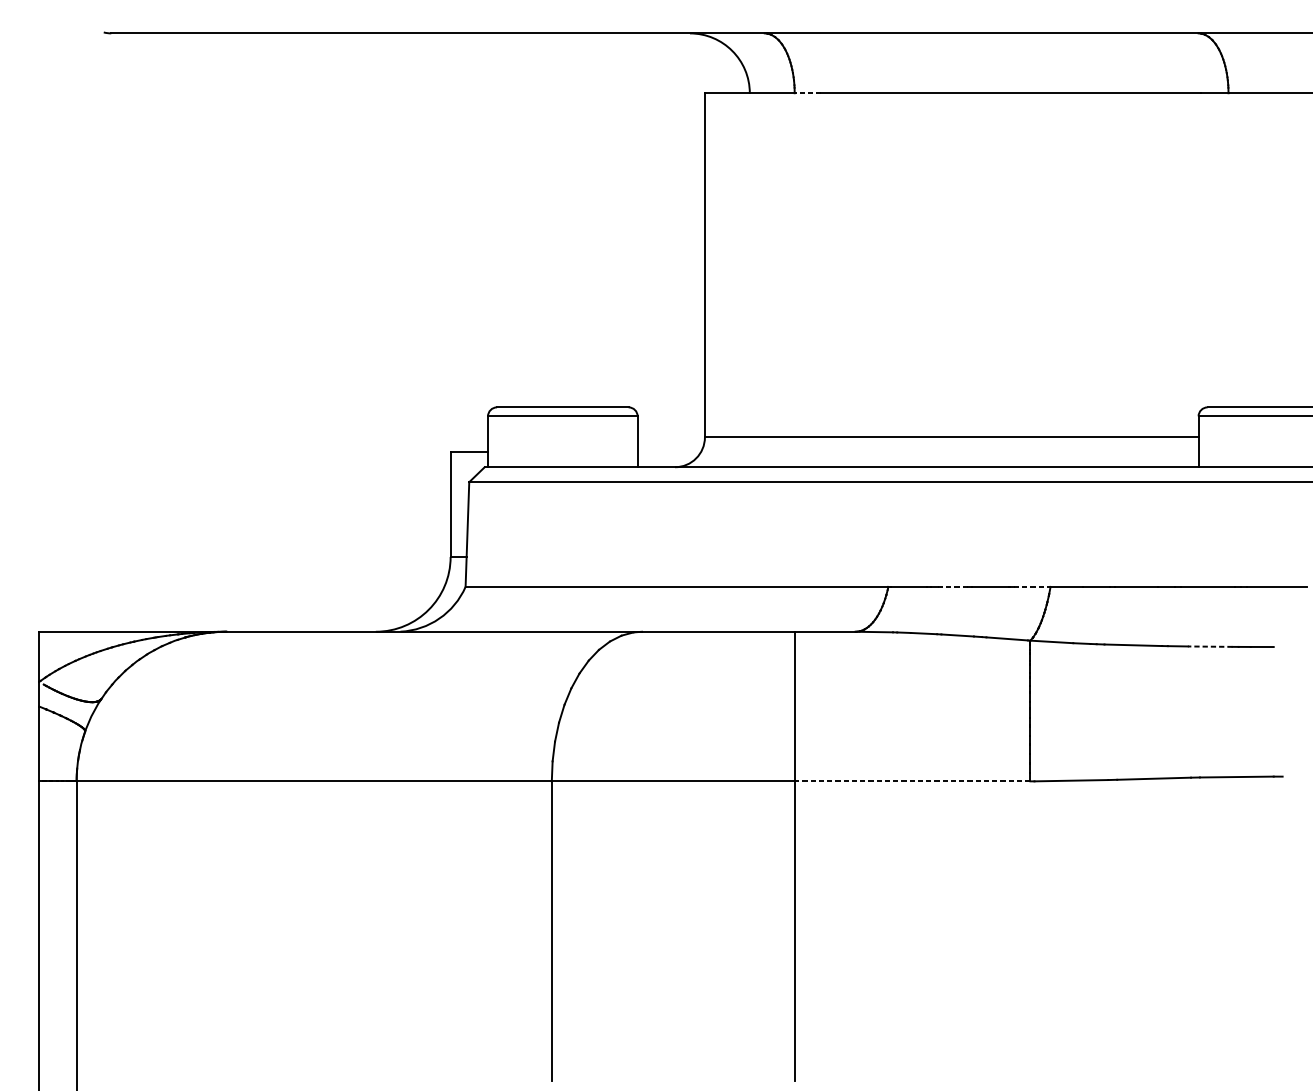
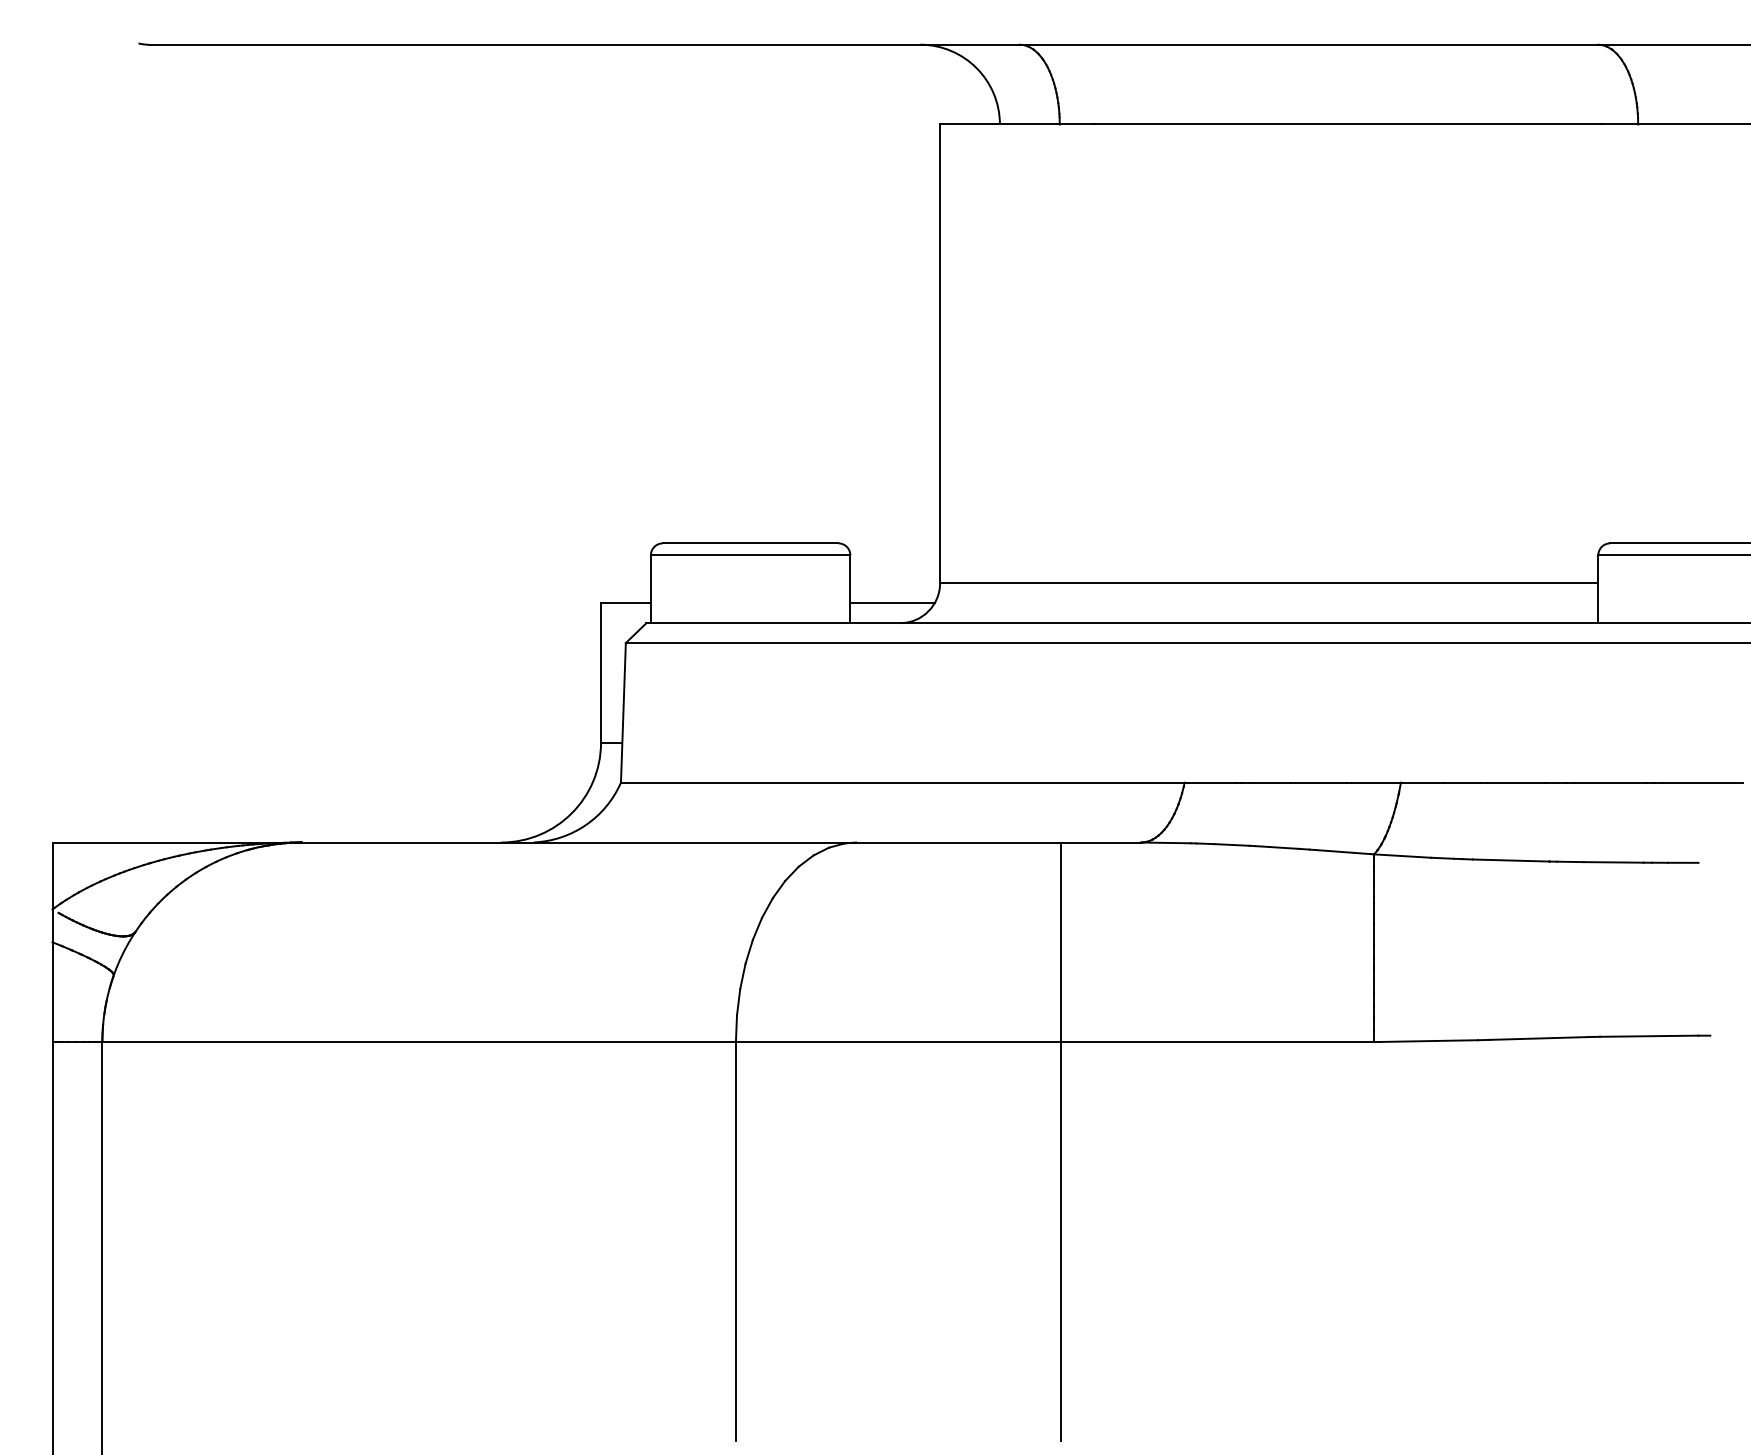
line: (808, 93) -> (1077, 124), dashed -> solid
line: (669, 452) -> (892, 603), added
line: (953, 586) -> (1271, 782), dashed -> solid
line: (1032, 586) -> (1376, 782), dashed -> solid
line: (1210, 646) -> (1613, 862), dashed -> solid
line: (913, 781) -> (1217, 1041), dashed -> solid

